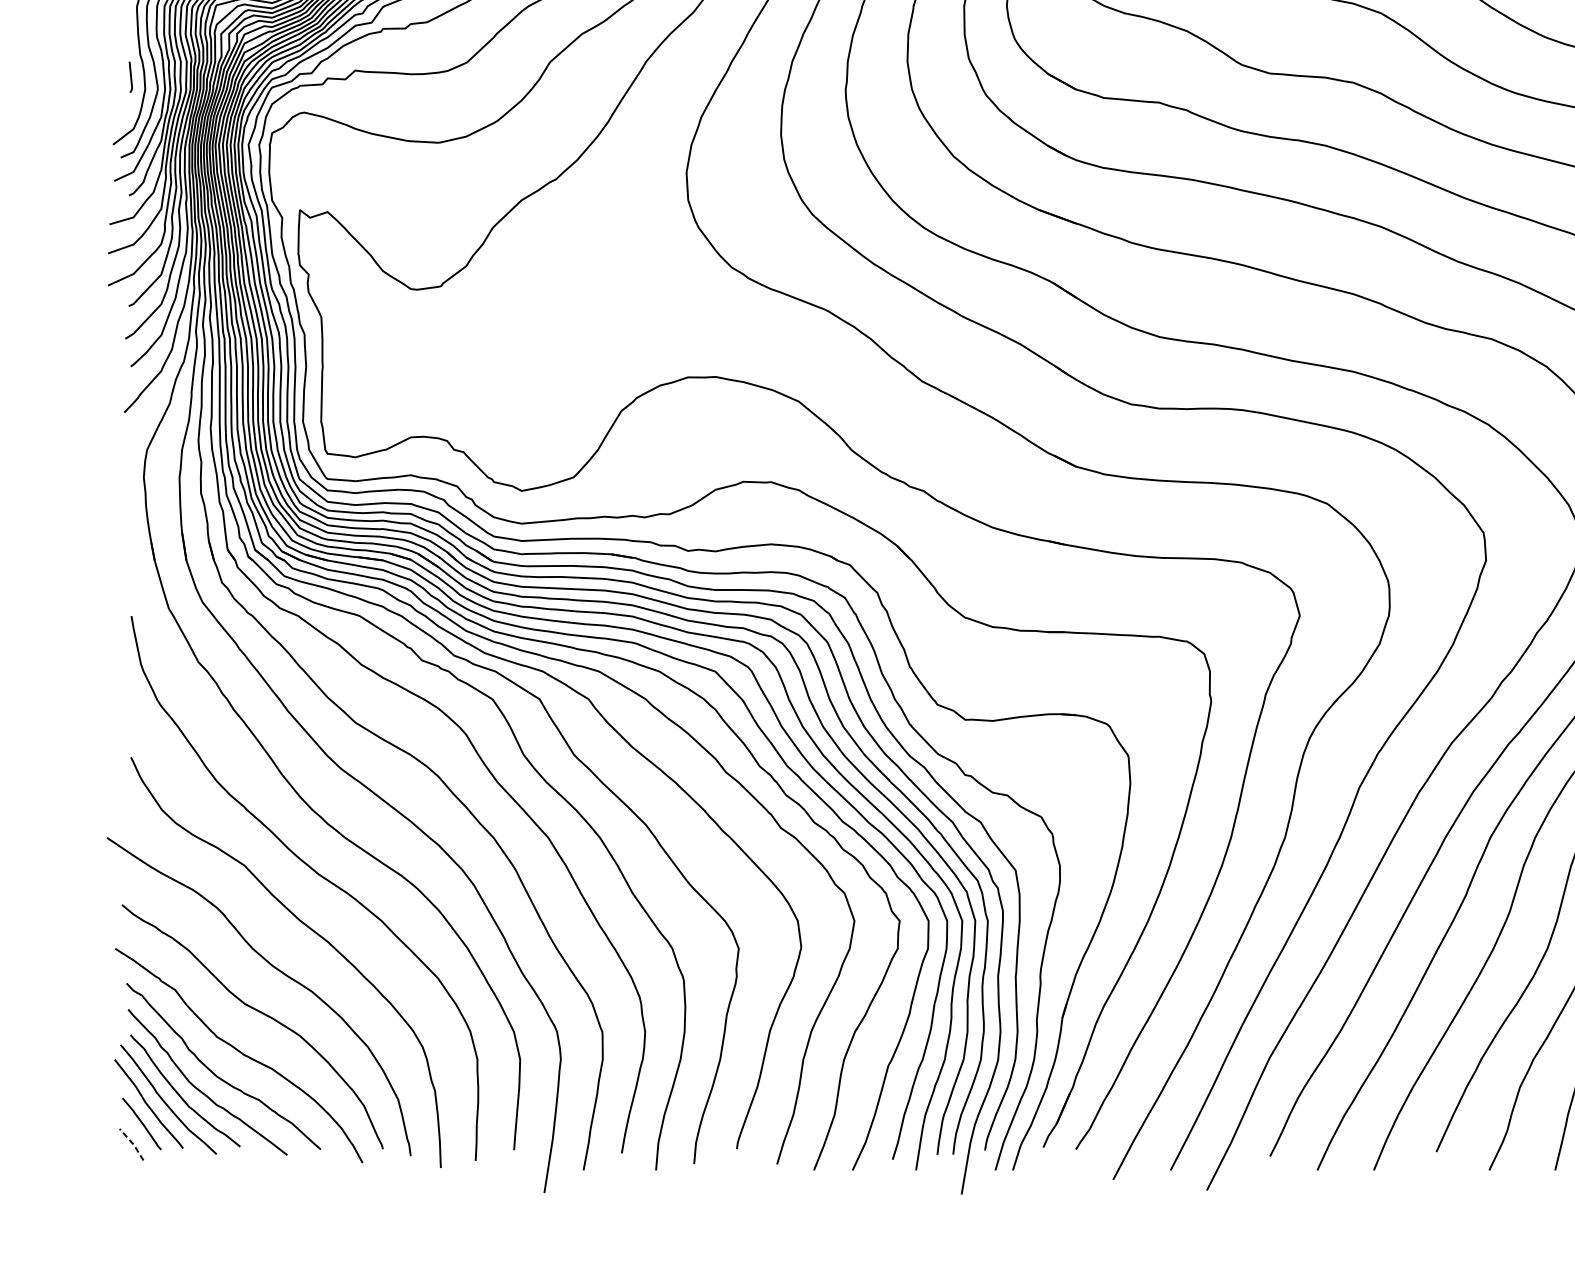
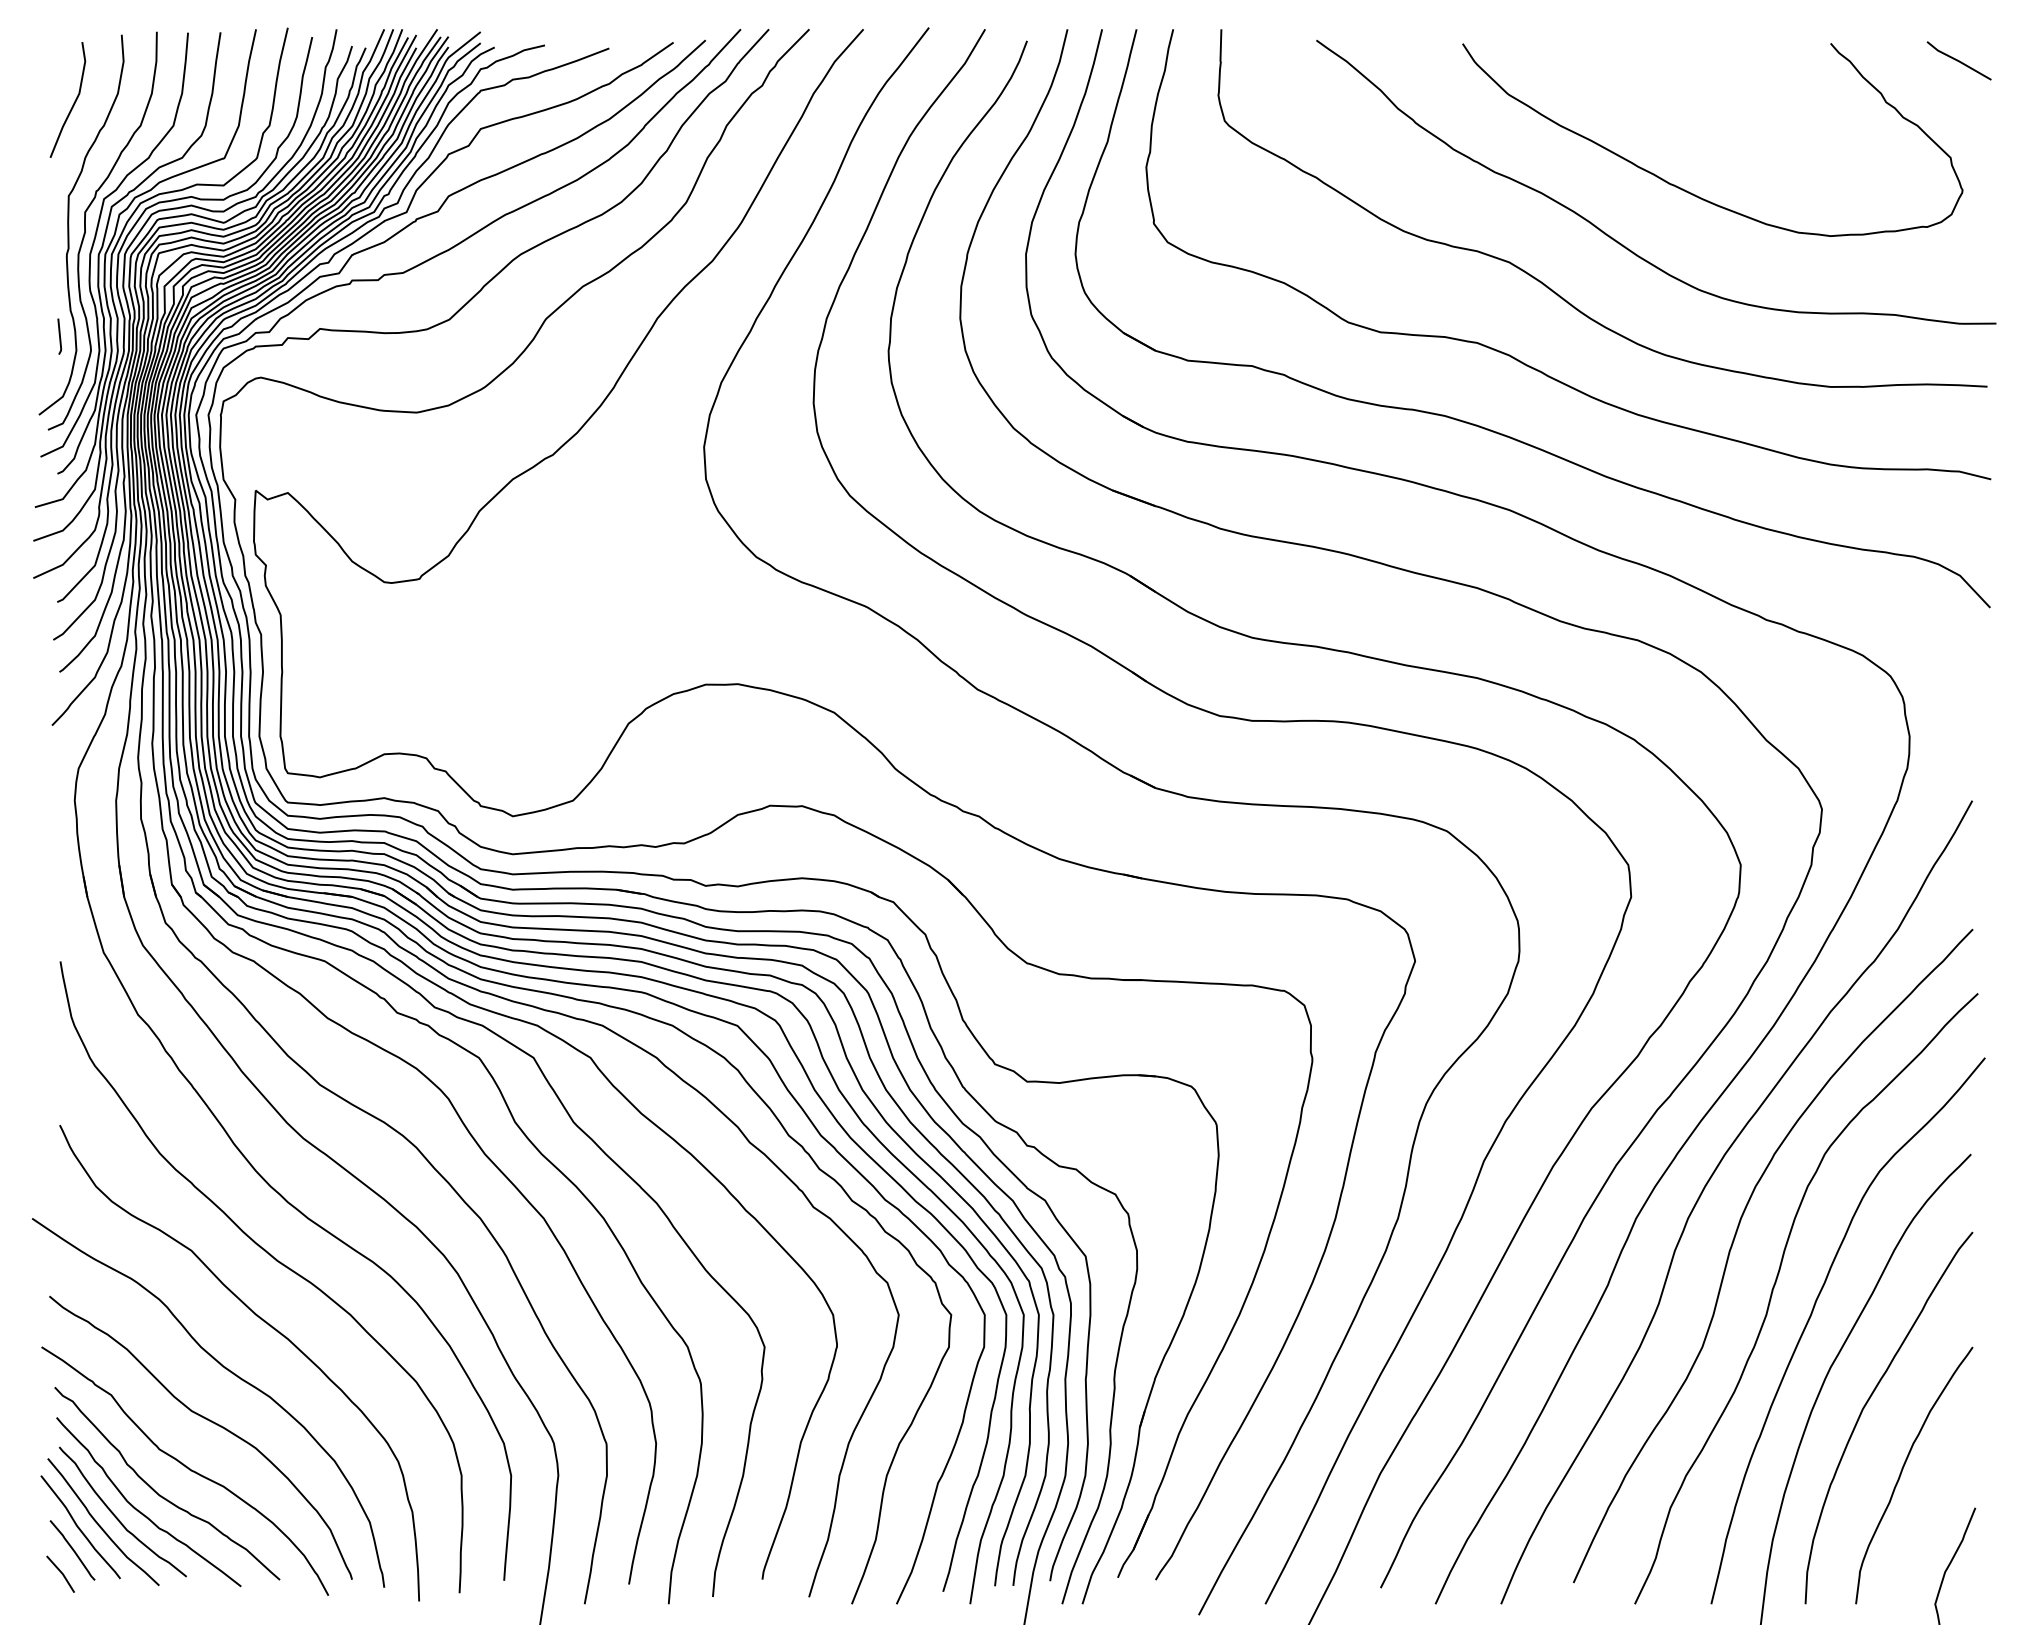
line: (133, 1143) -> (62, 1573), dashed -> solid

